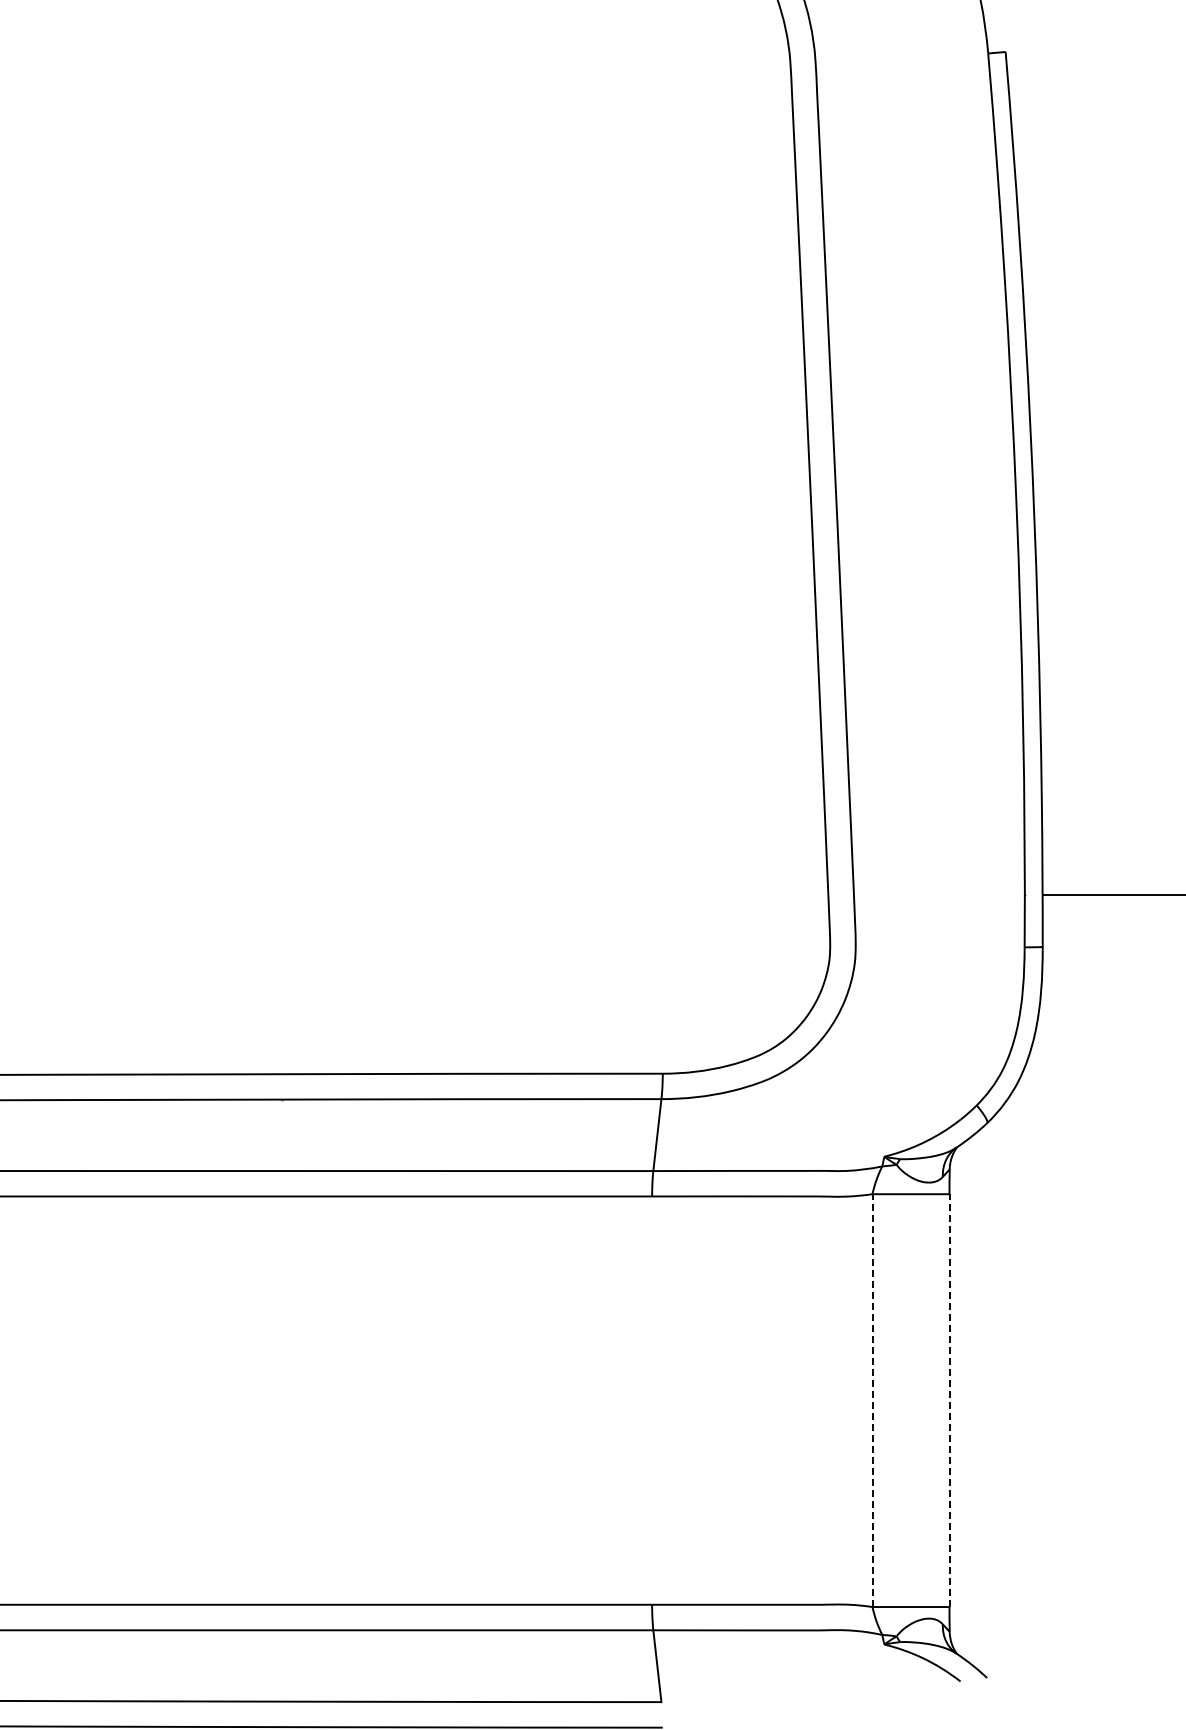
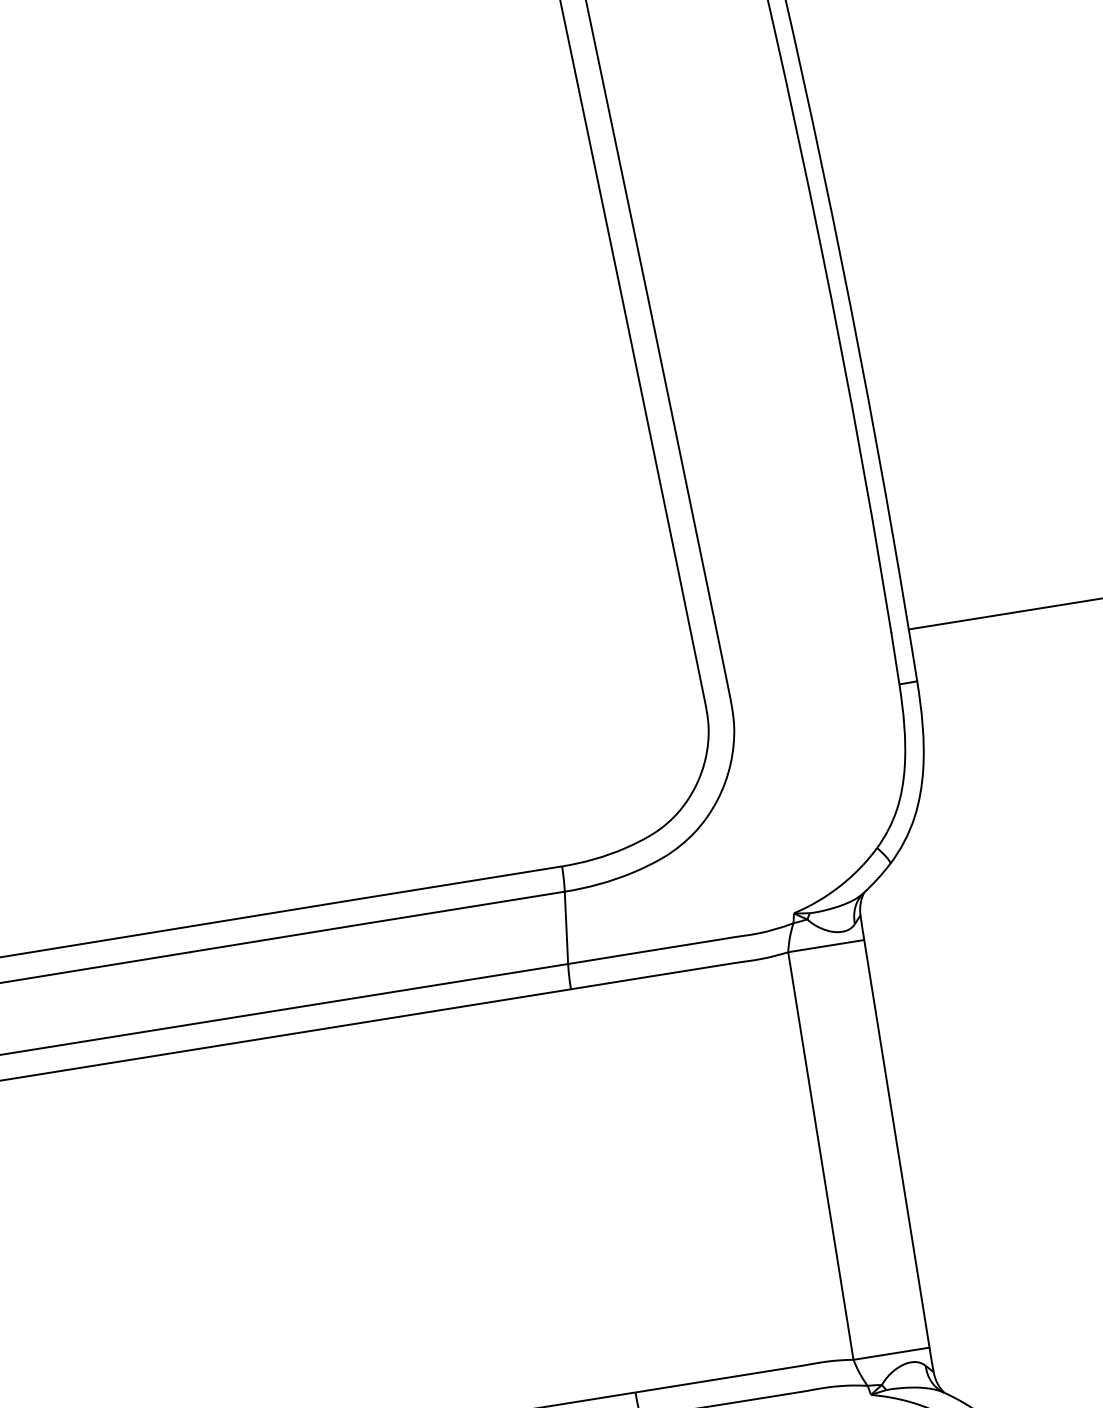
line: (872, 1400) -> (820, 1155), dashed -> solid
line: (949, 1400) -> (896, 1143), dashed -> solid

